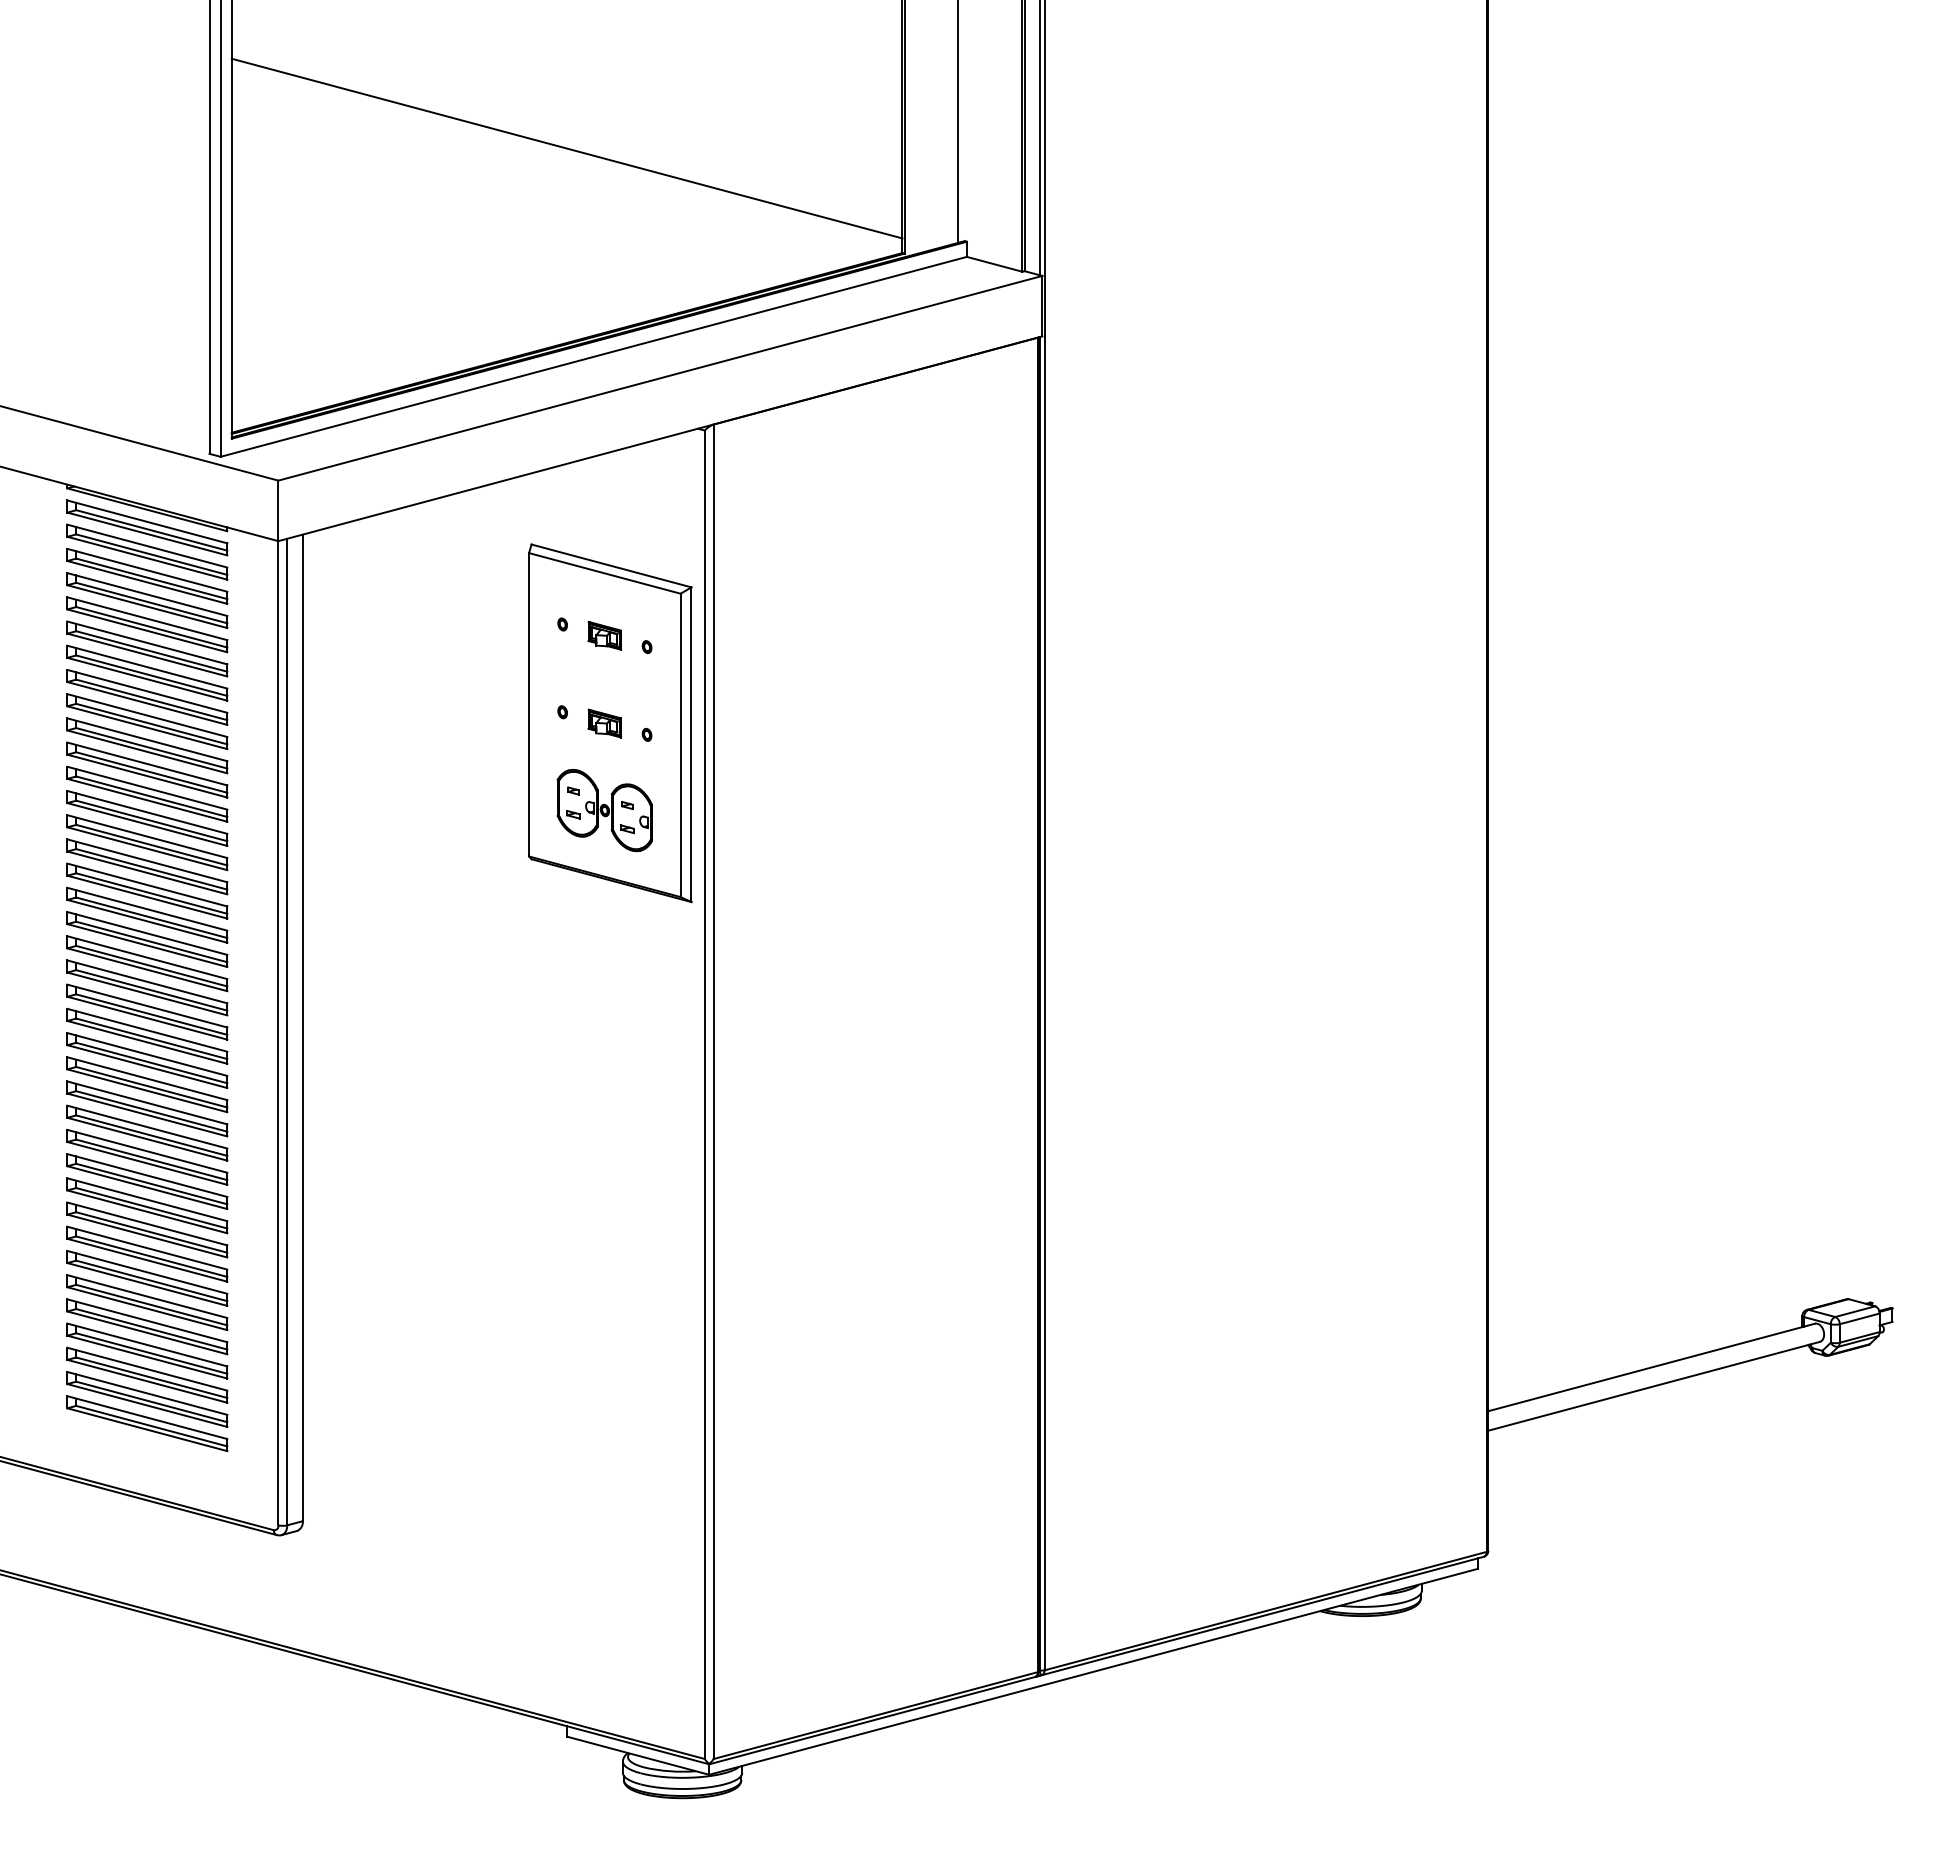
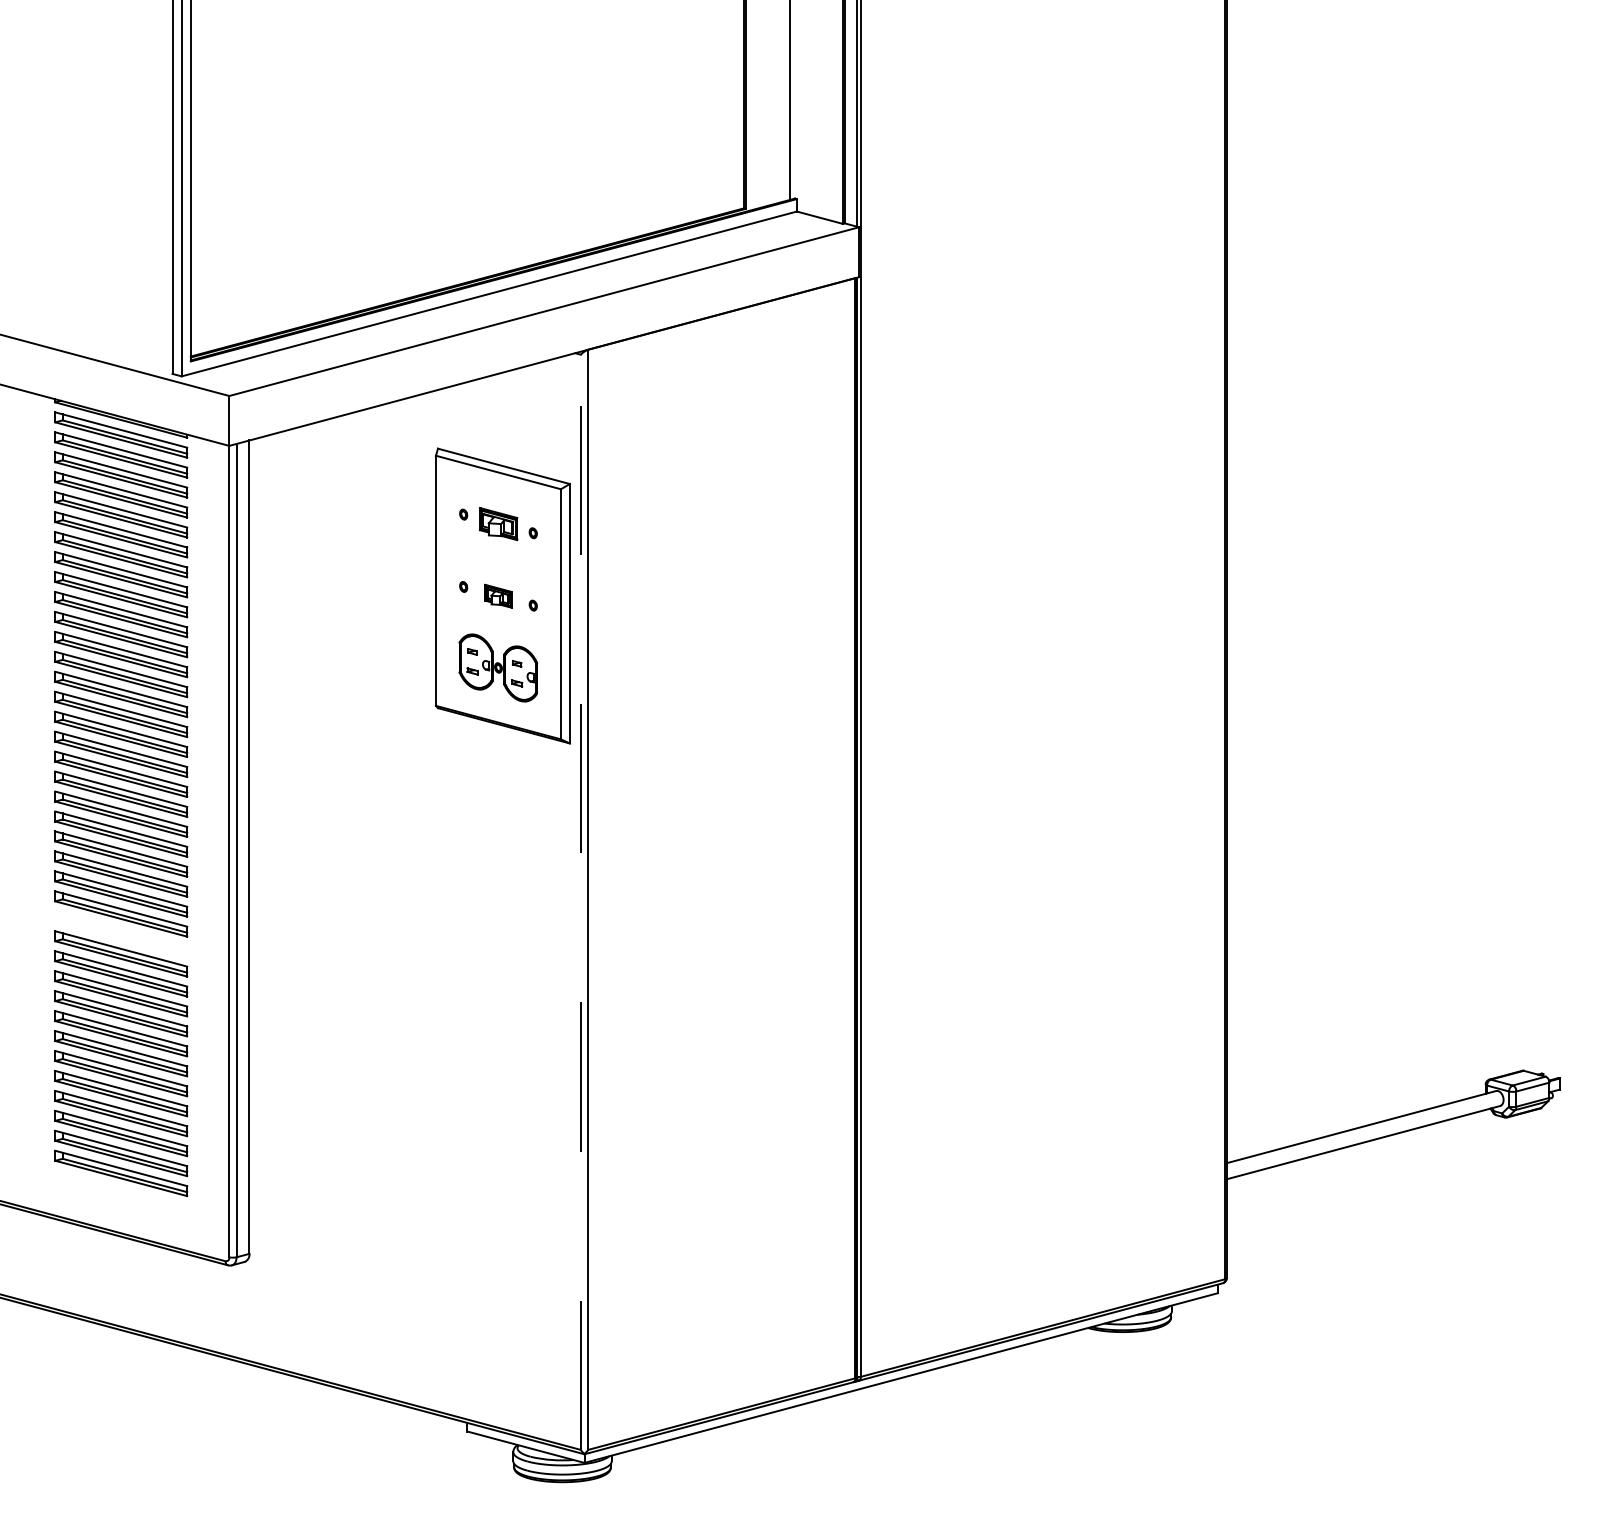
line: (566, 148) -> (466, 122), removed
part: (604, 635) -> (498, 523), size x1.4
line: (704, 1094) -> (580, 902), solid -> dashed
part: (147, 1132) -> (121, 933), removed

